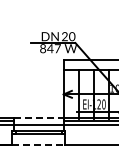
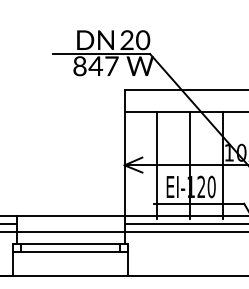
line: (38, 117) -> (70, 215), dashed -> solid
line: (39, 145) -> (72, 275), dashed -> solid

